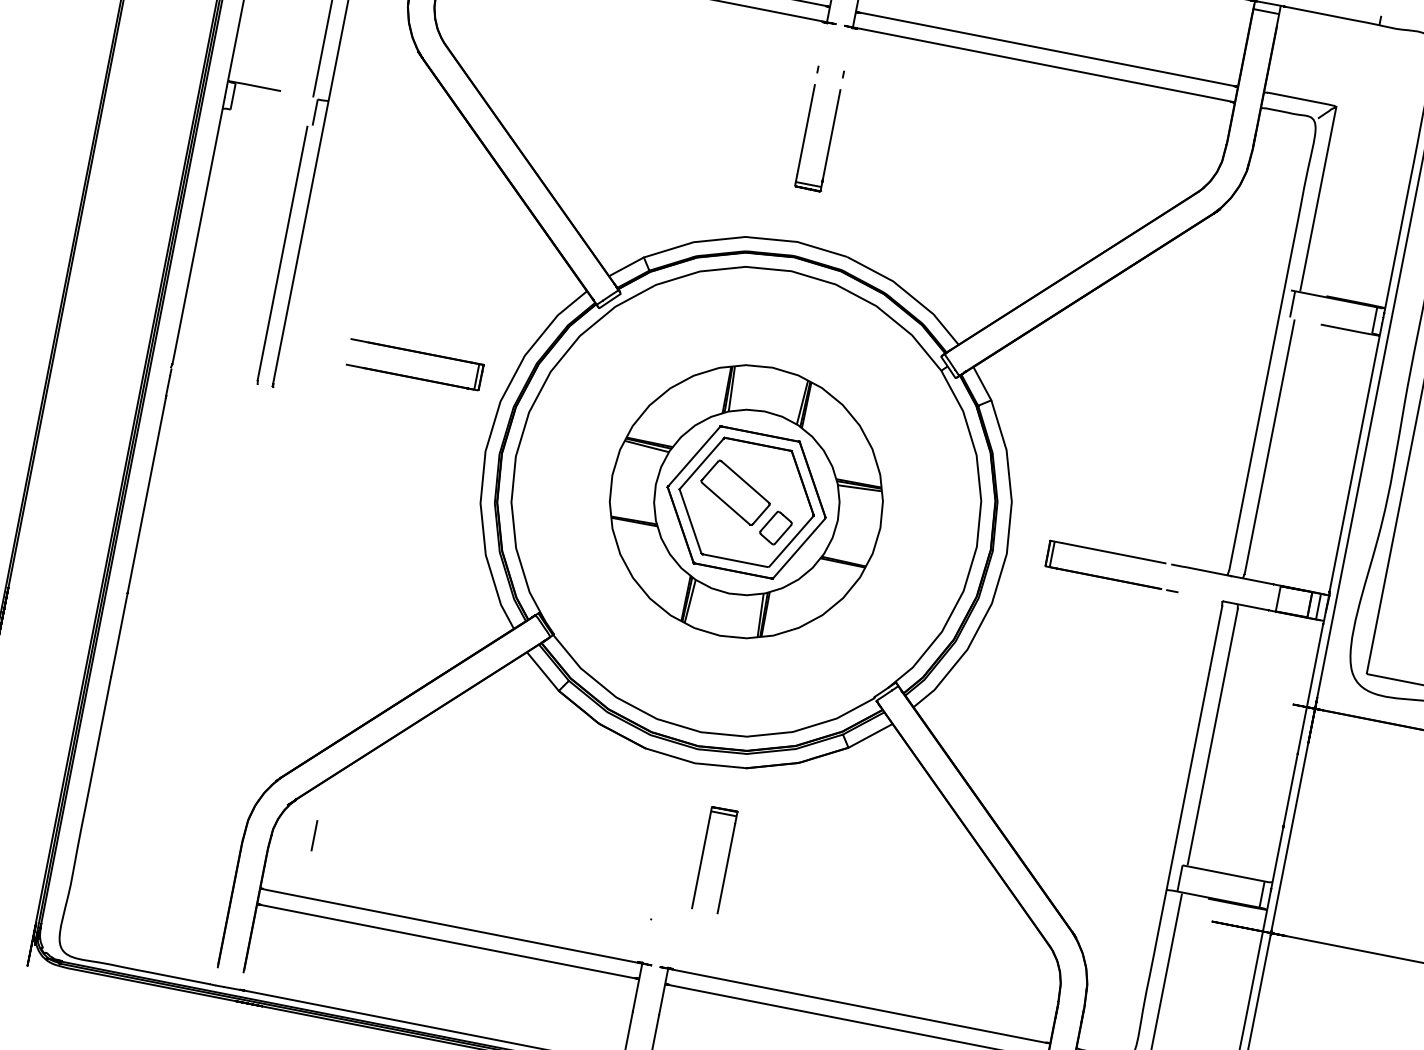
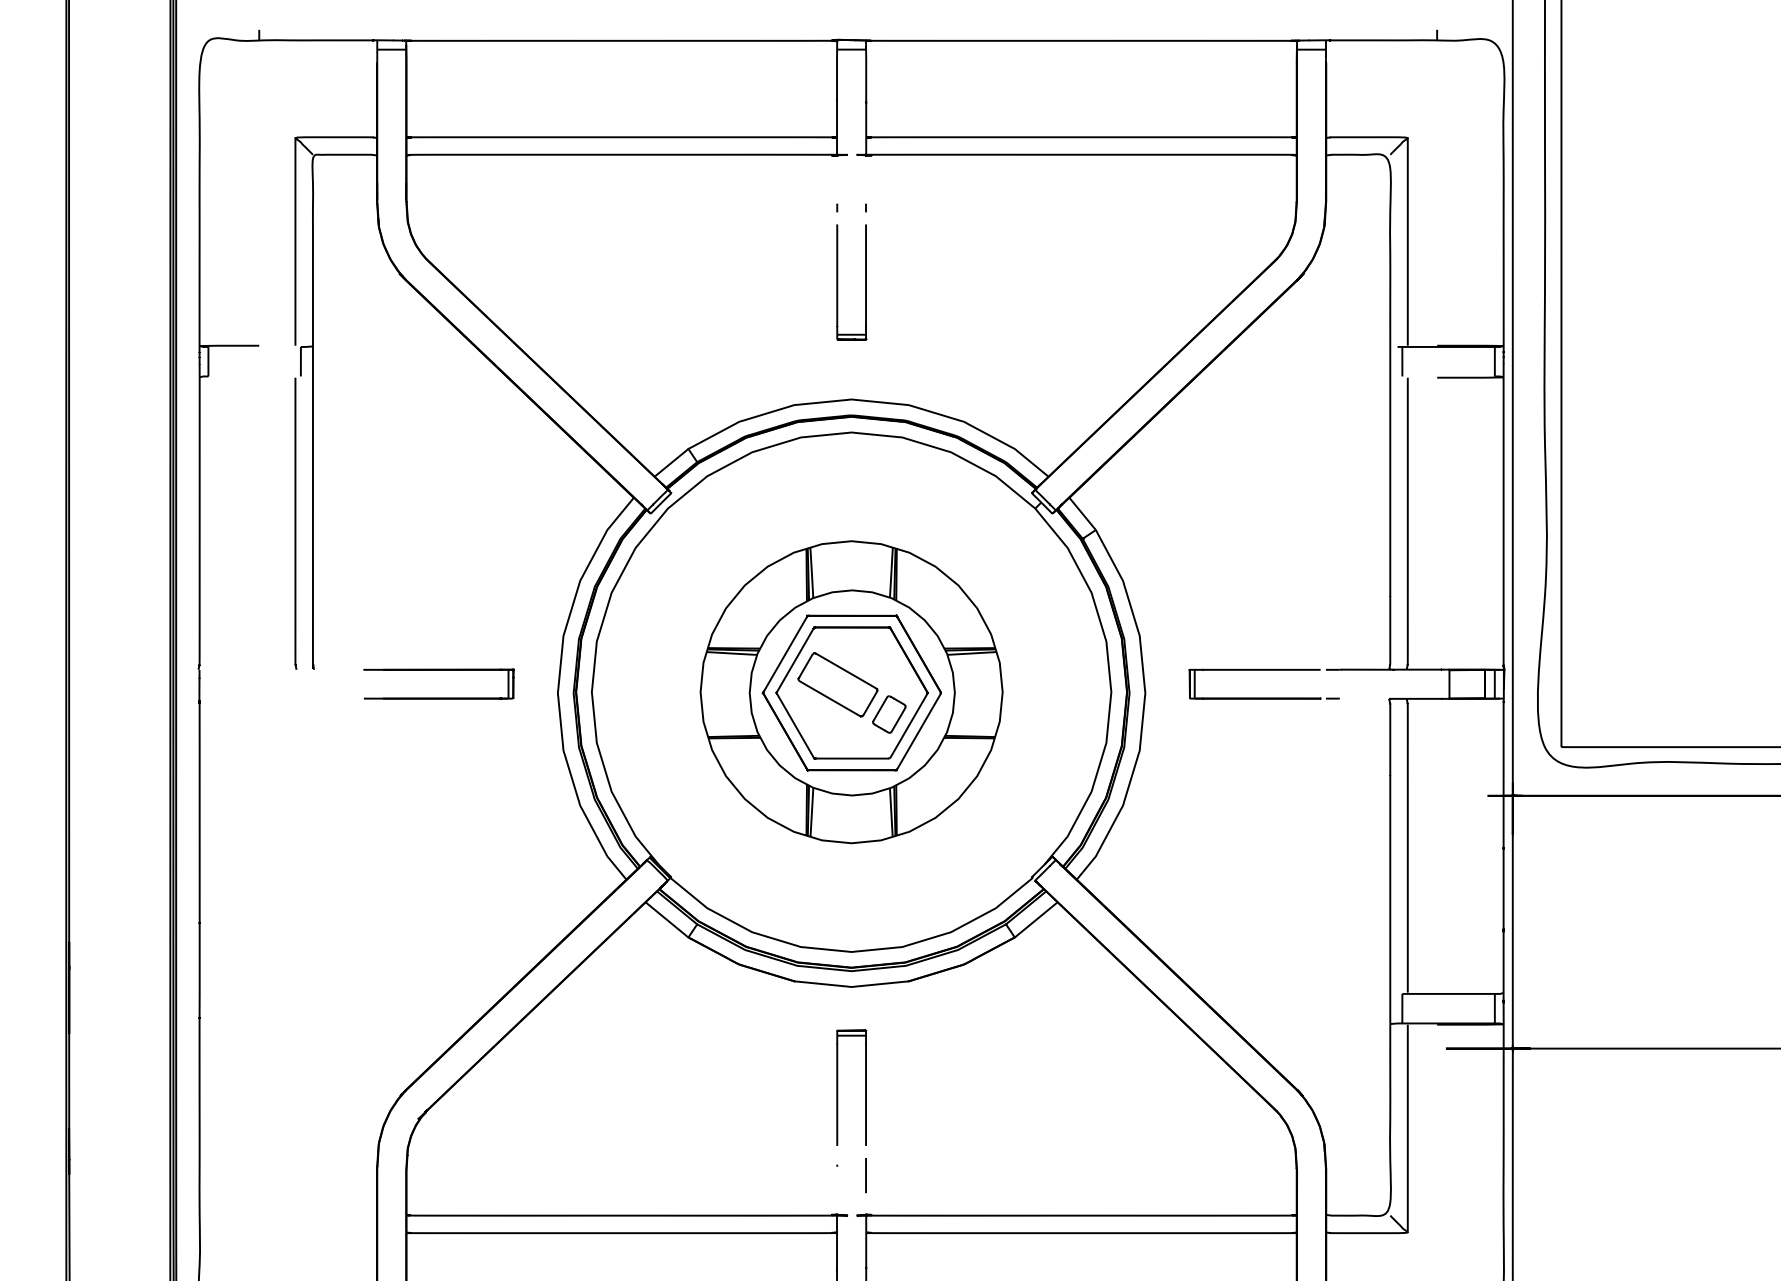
part: (417, 352) -> (438, 670), moved
line: (314, 835) -> (865, 1175), moved
part: (703, 857) -> (838, 1087), moved

